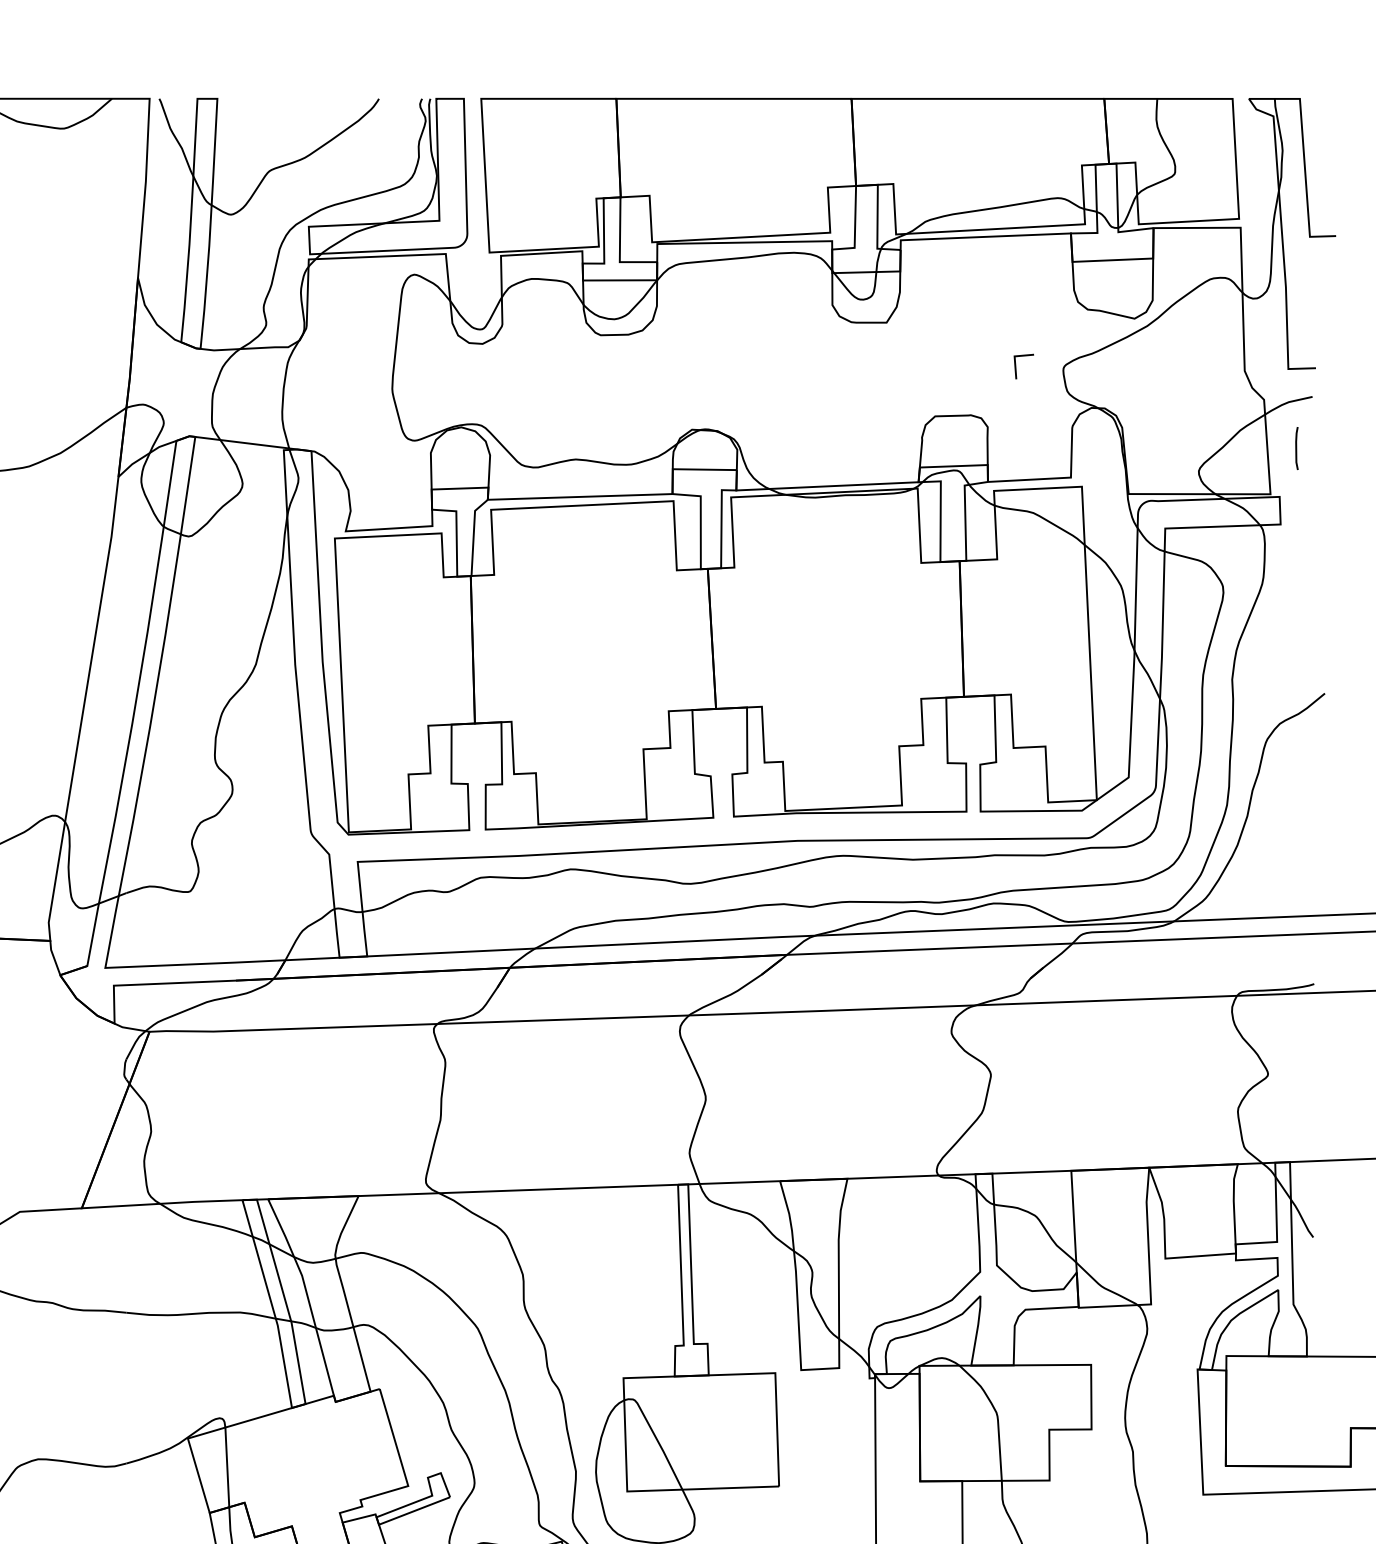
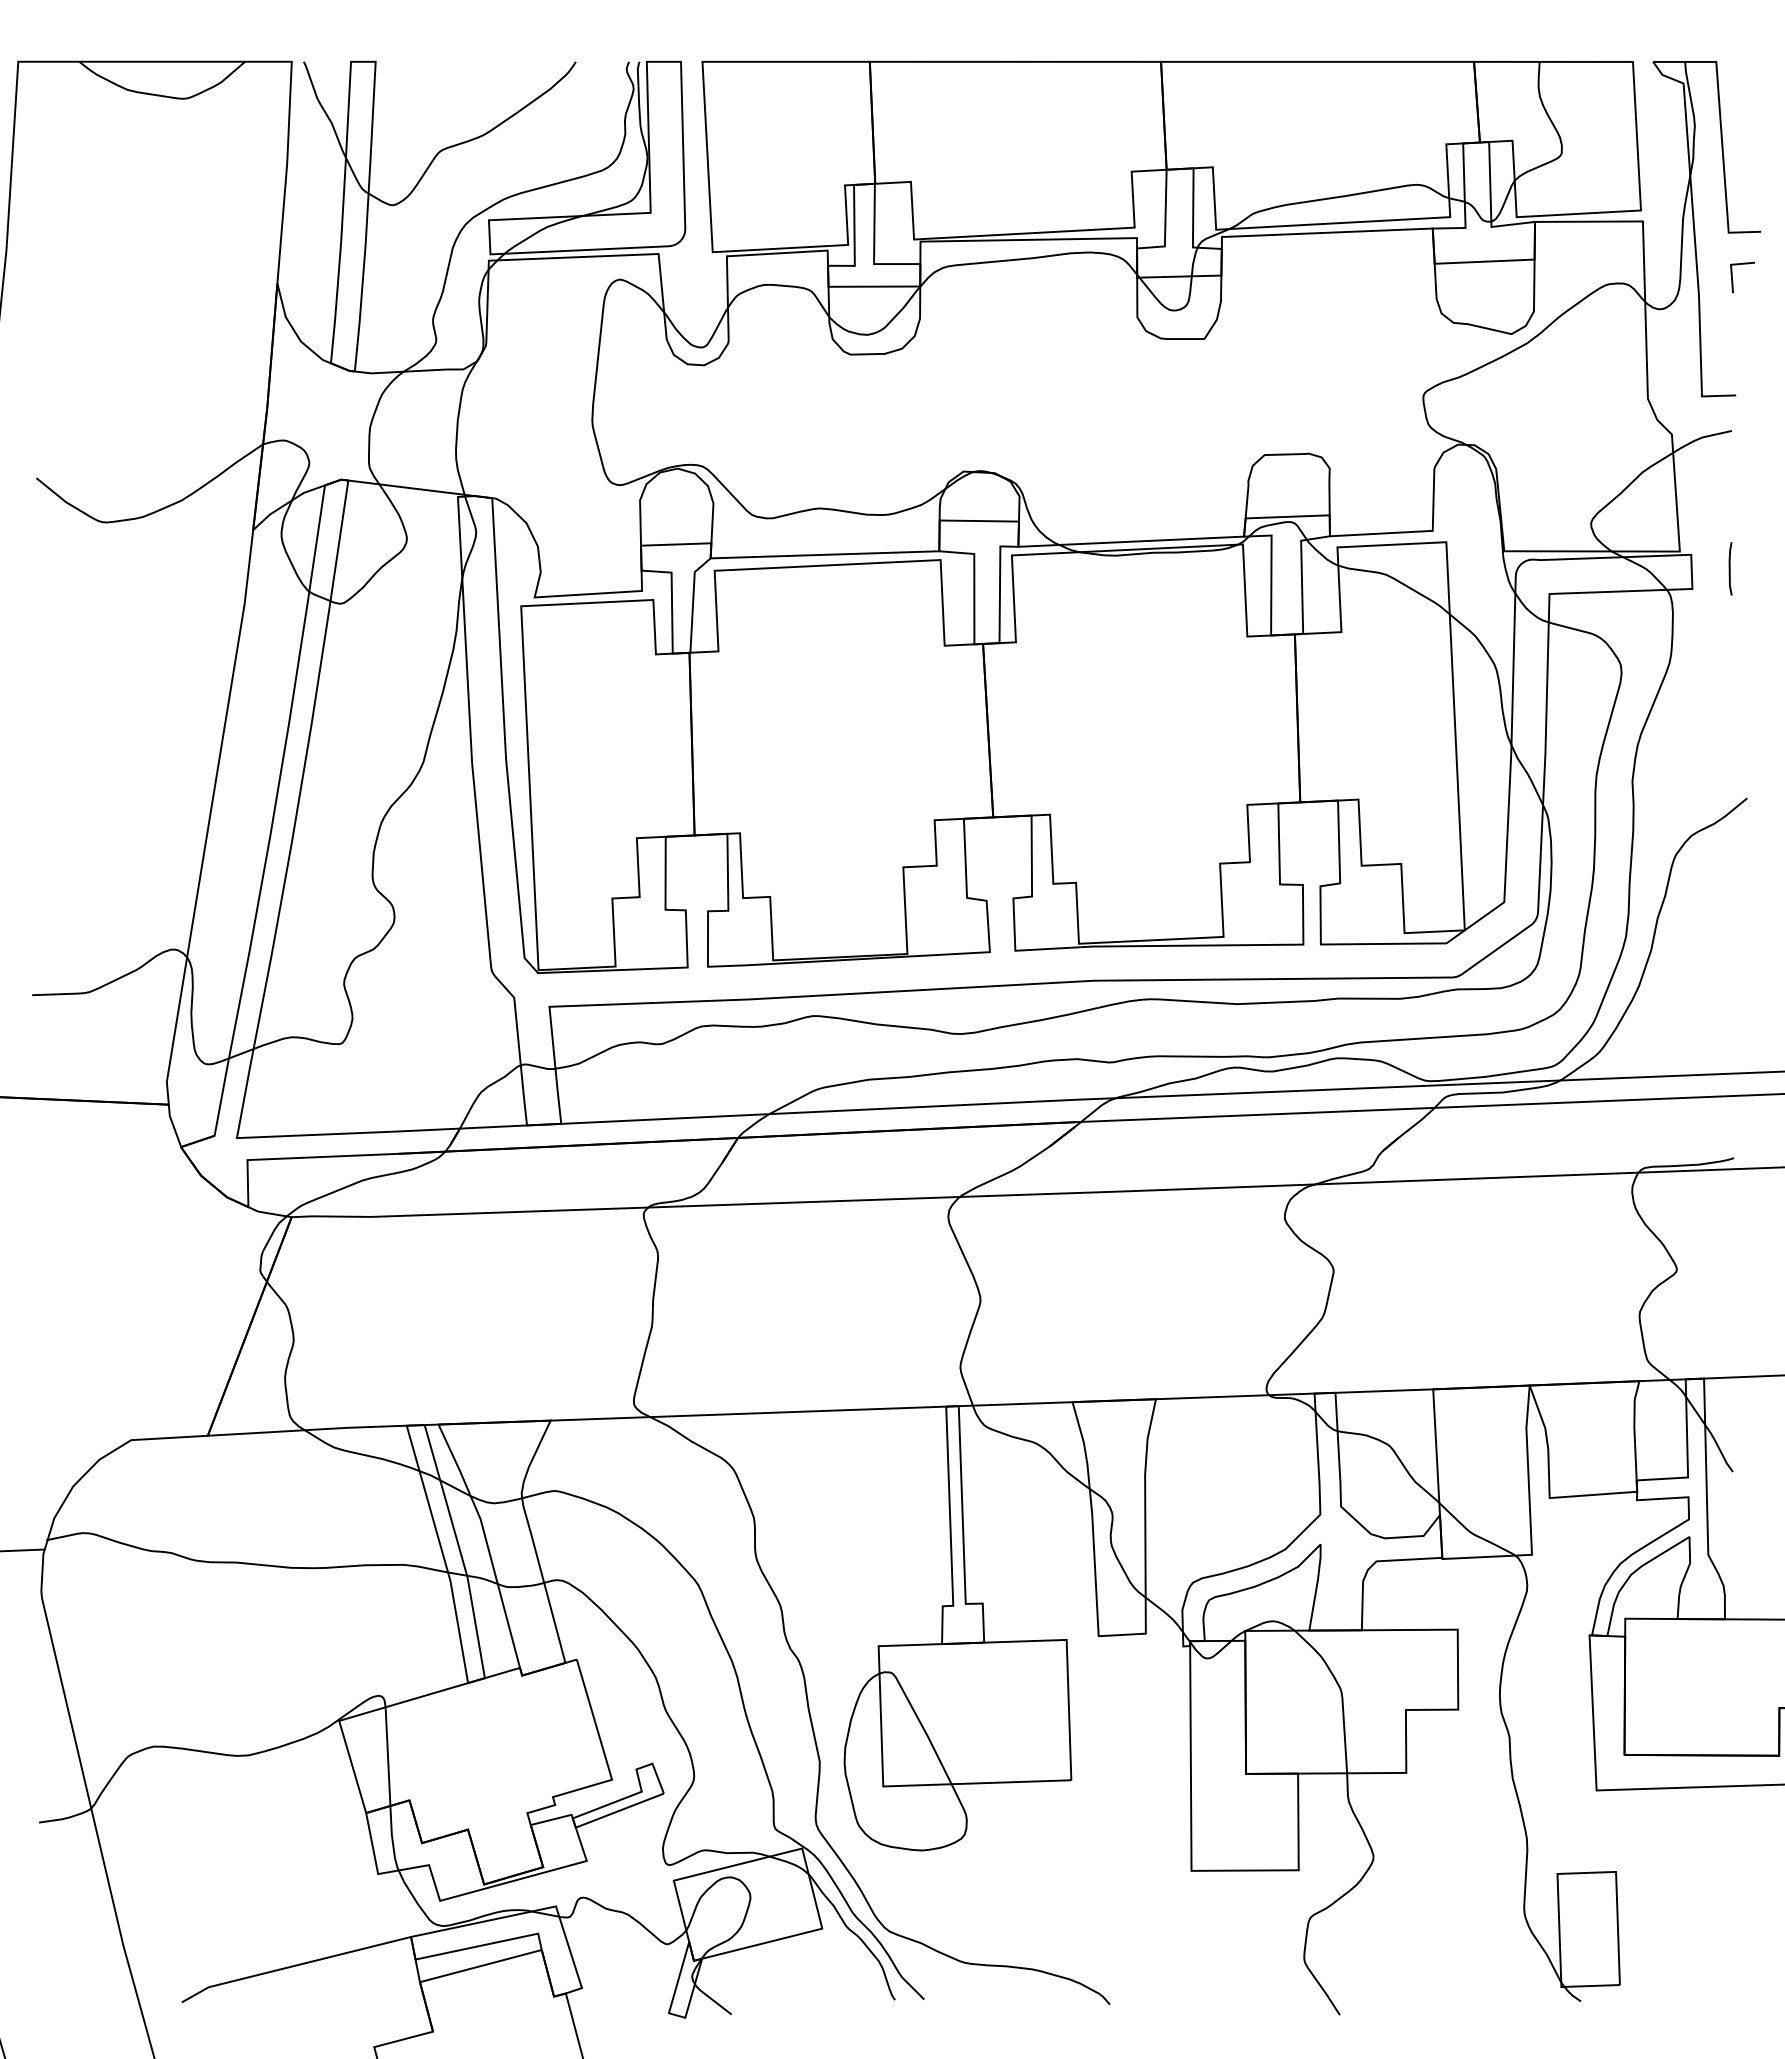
line: (1016, 369) -> (1733, 280), moved
line: (1296, 448) -> (1730, 568), moved

